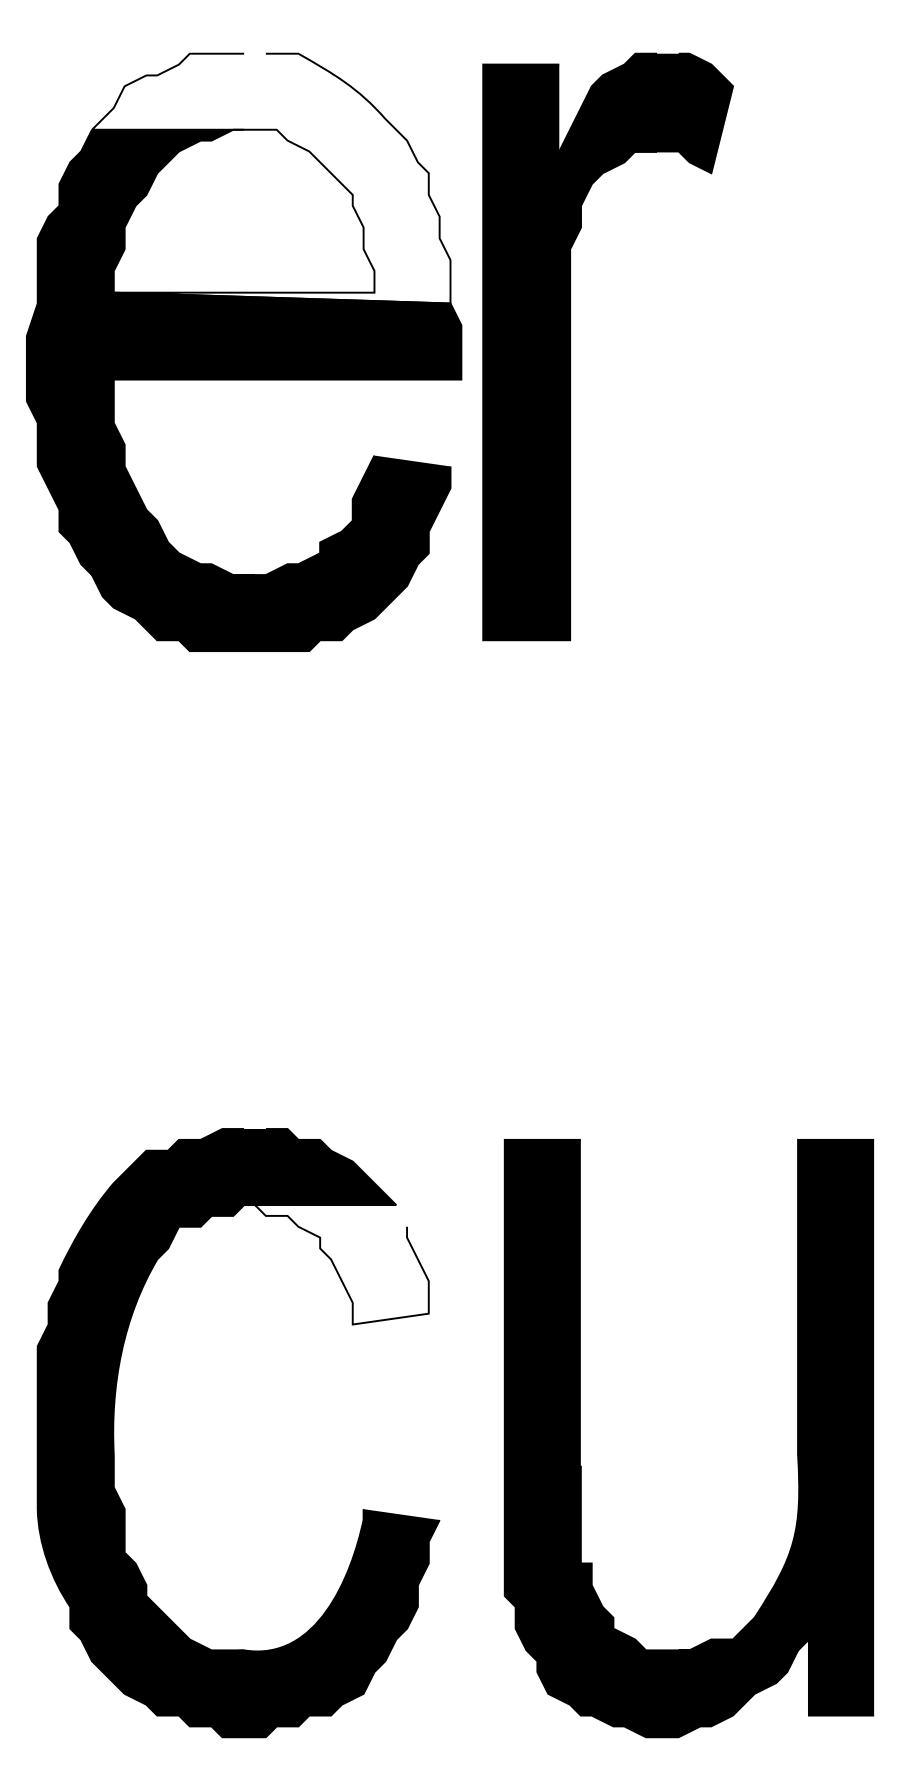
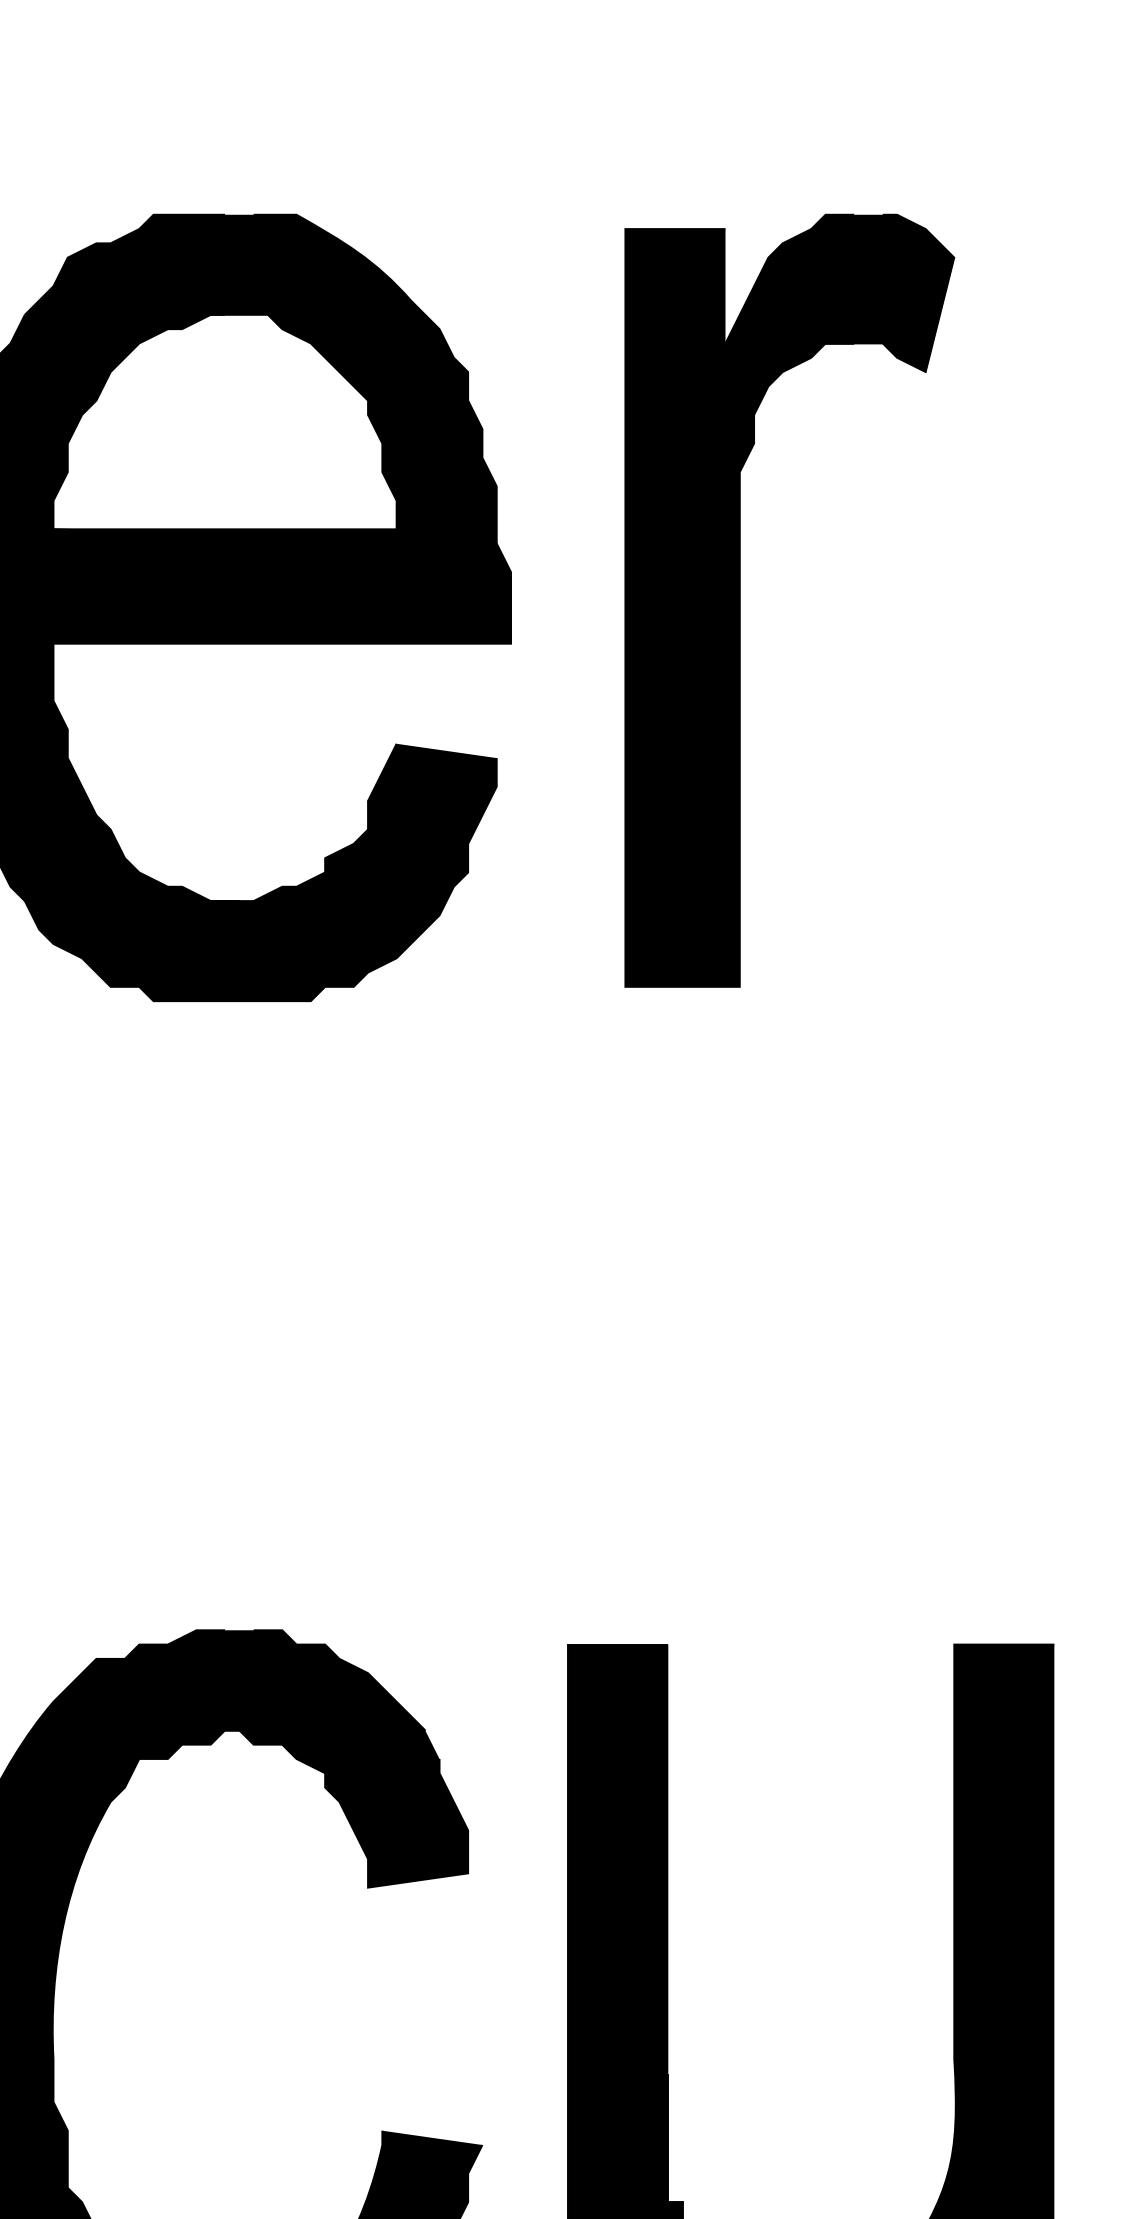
fill: (271, 178) -> (261, 379), added
part: (570, 346) -> (740, 600), moved
fill: (336, 1264) -> (346, 1808), added

